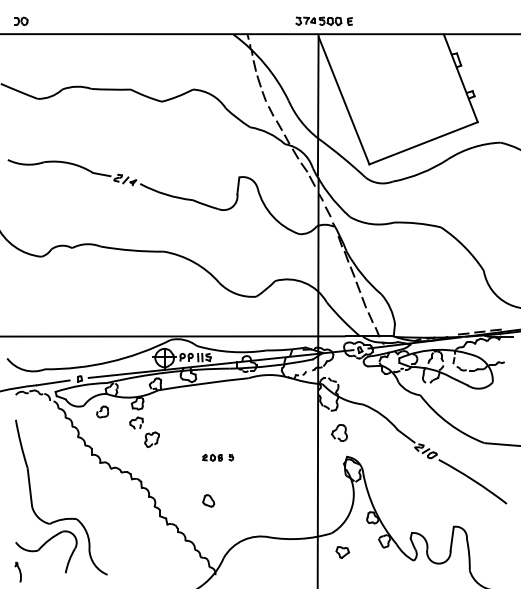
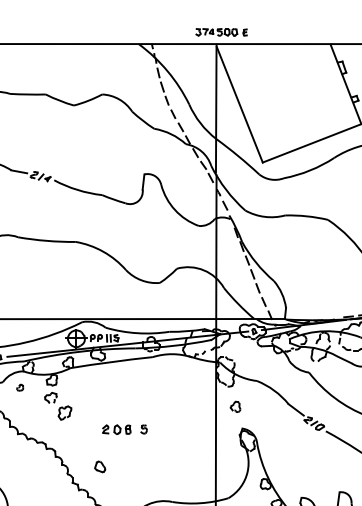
part: (102, 411) -> (19, 387), size x0.6
part: (339, 432) -> (235, 406), size x0.7
part: (218, 457) -> (125, 429), size x1.6
part: (208, 500) -> (99, 466), moved

